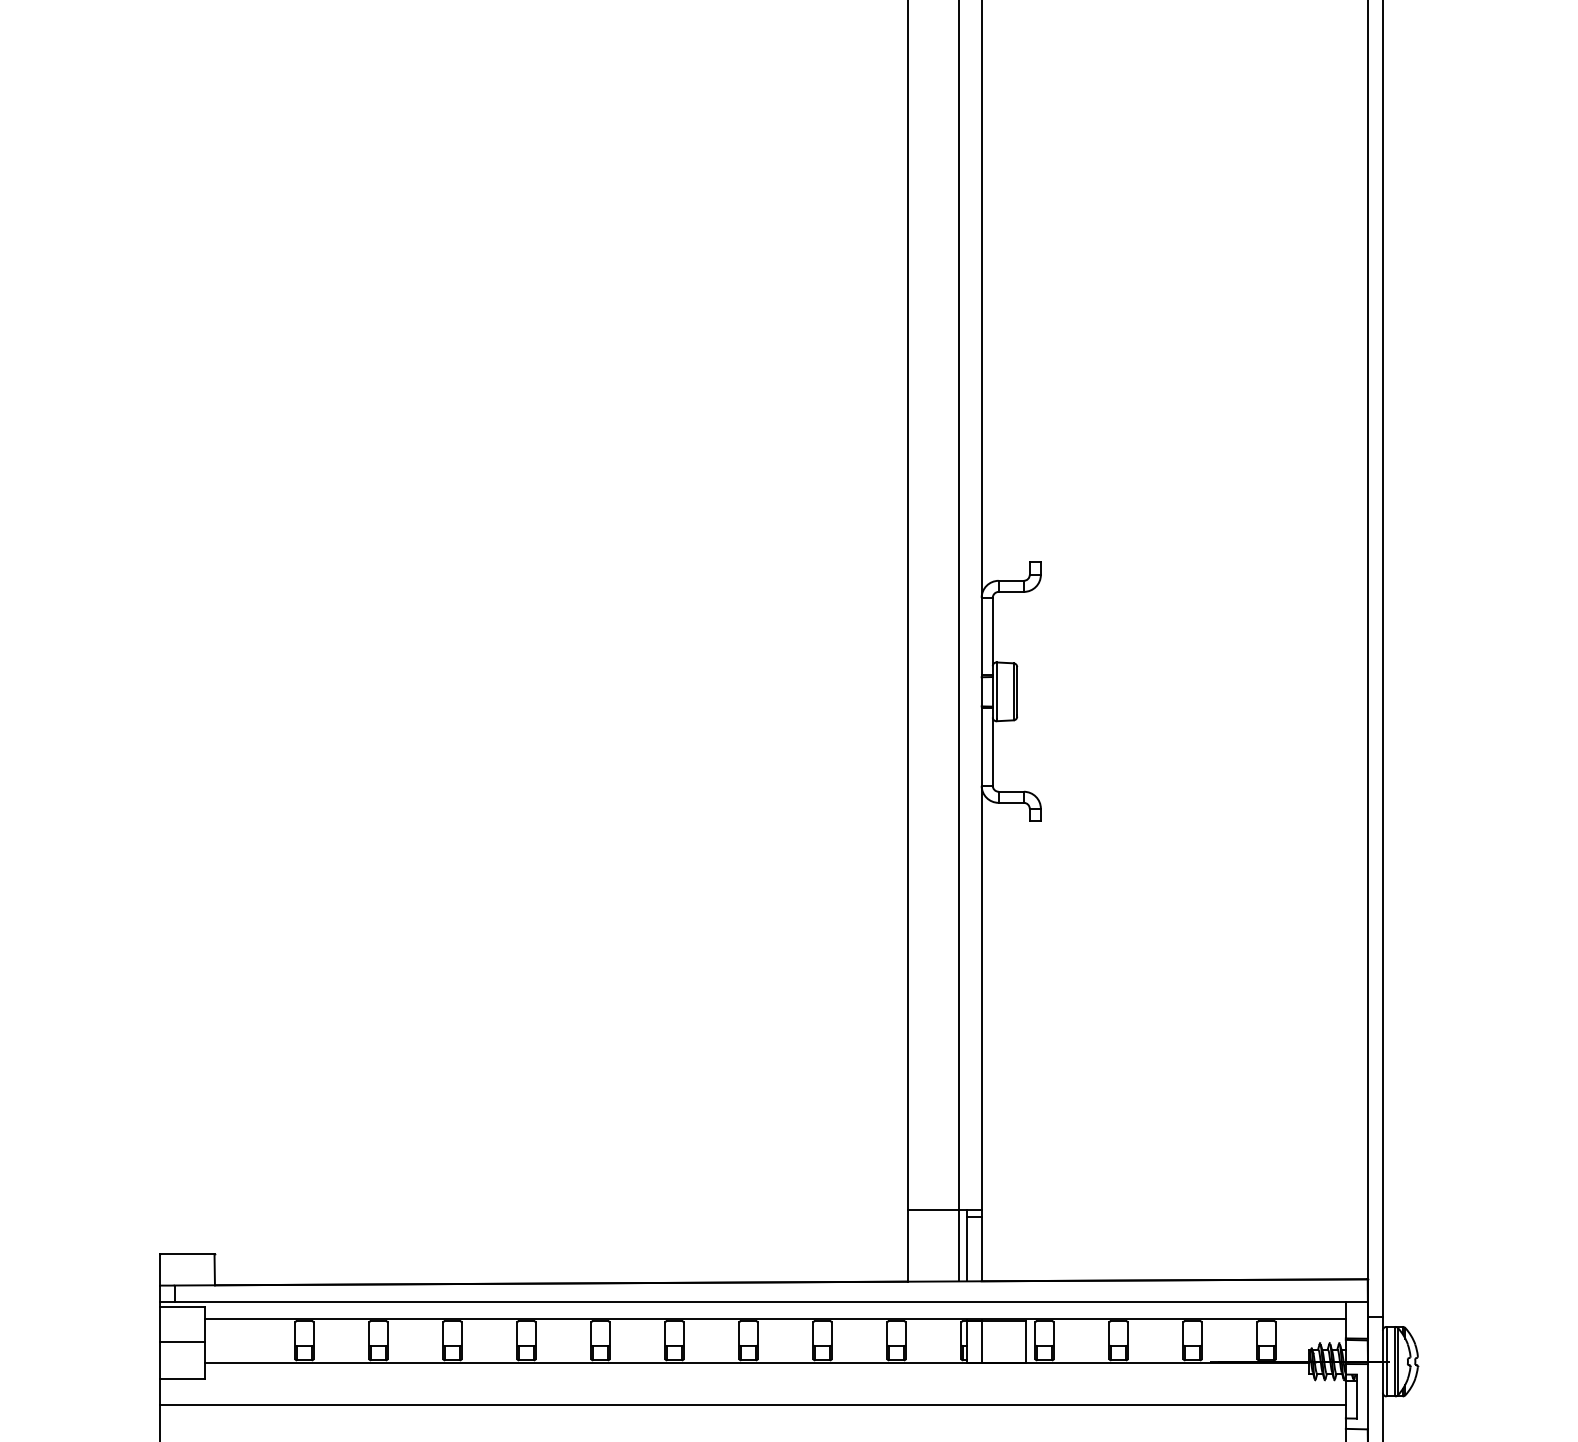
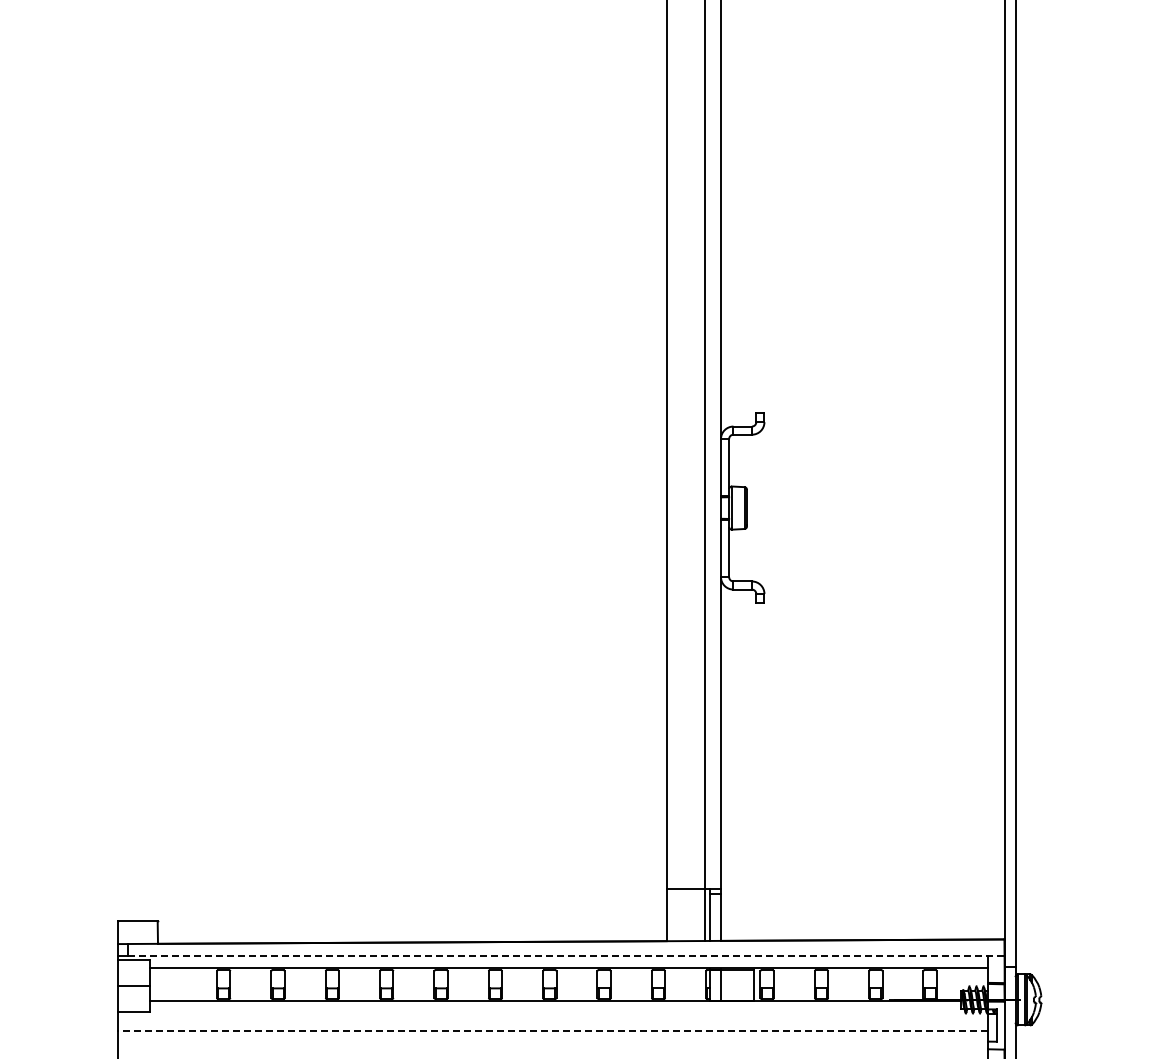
line: (772, 1301) -> (567, 955), solid -> dashed
line: (752, 1404) -> (552, 1031), solid -> dashed

